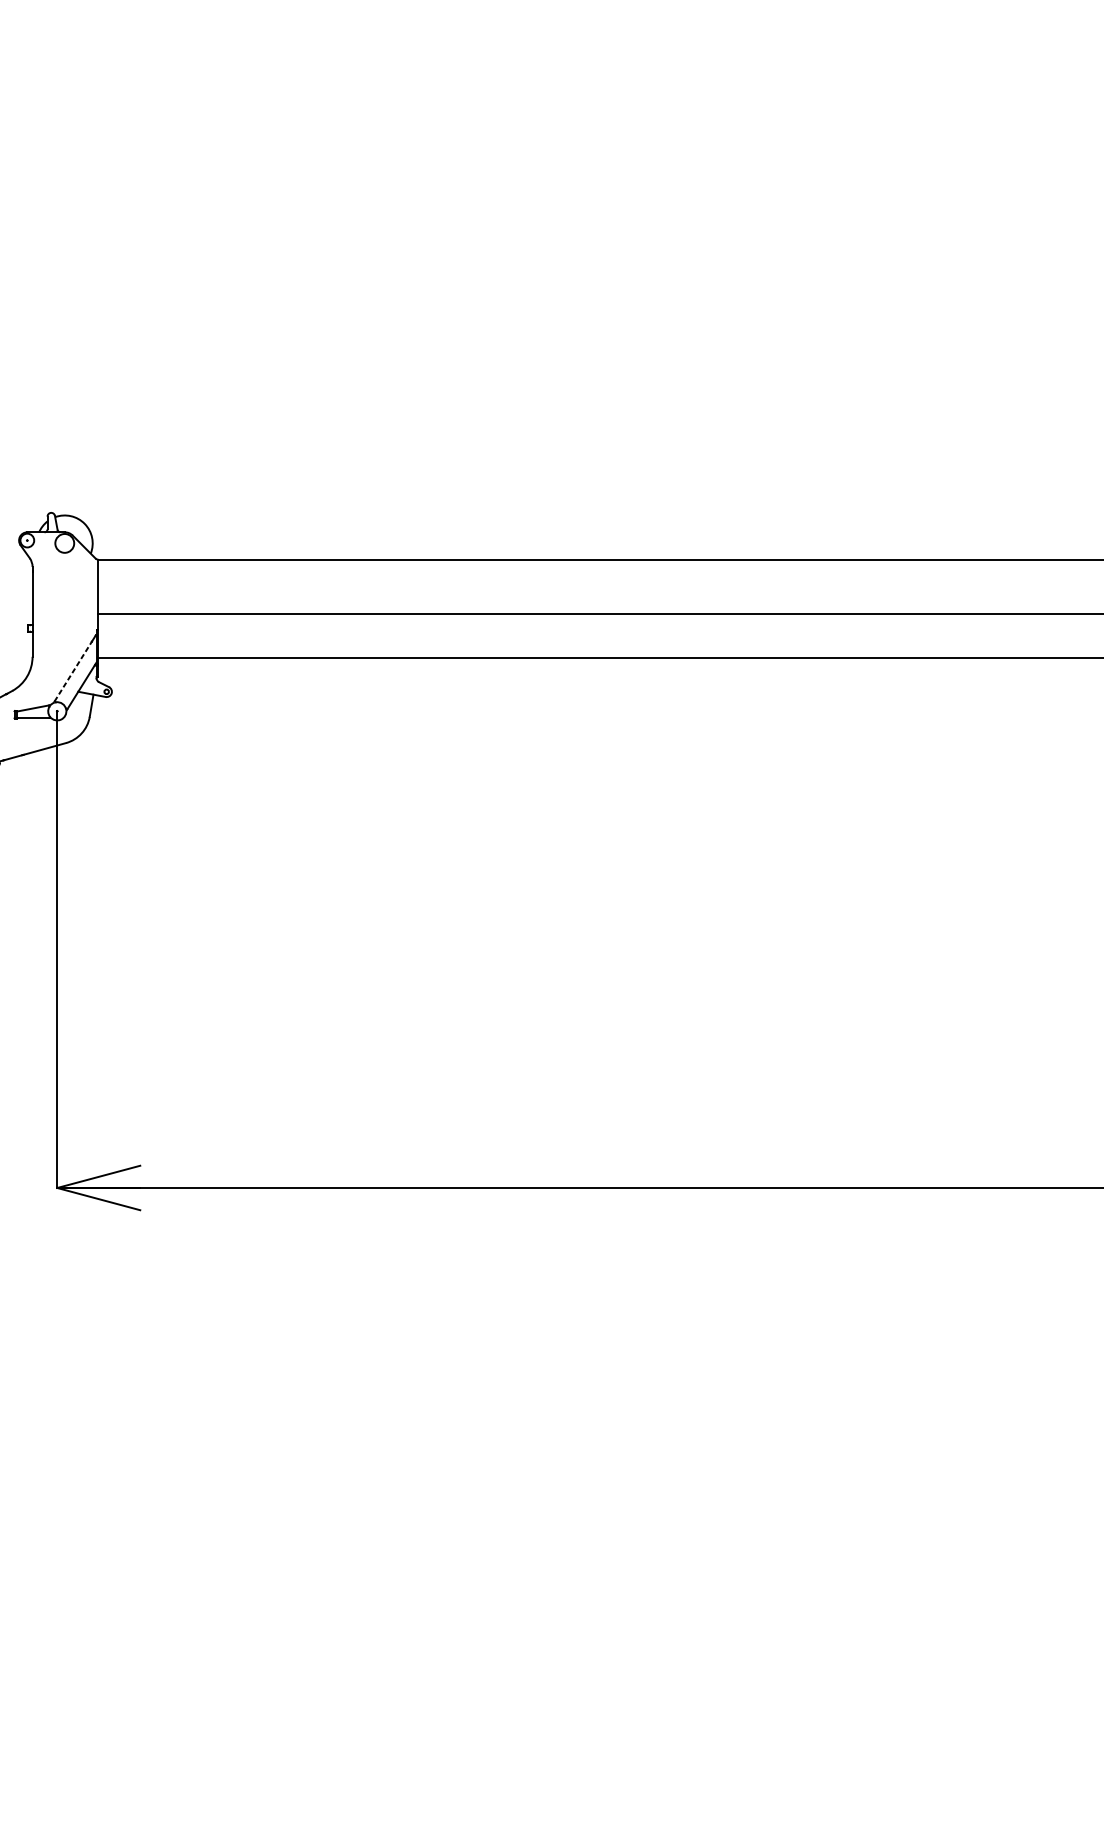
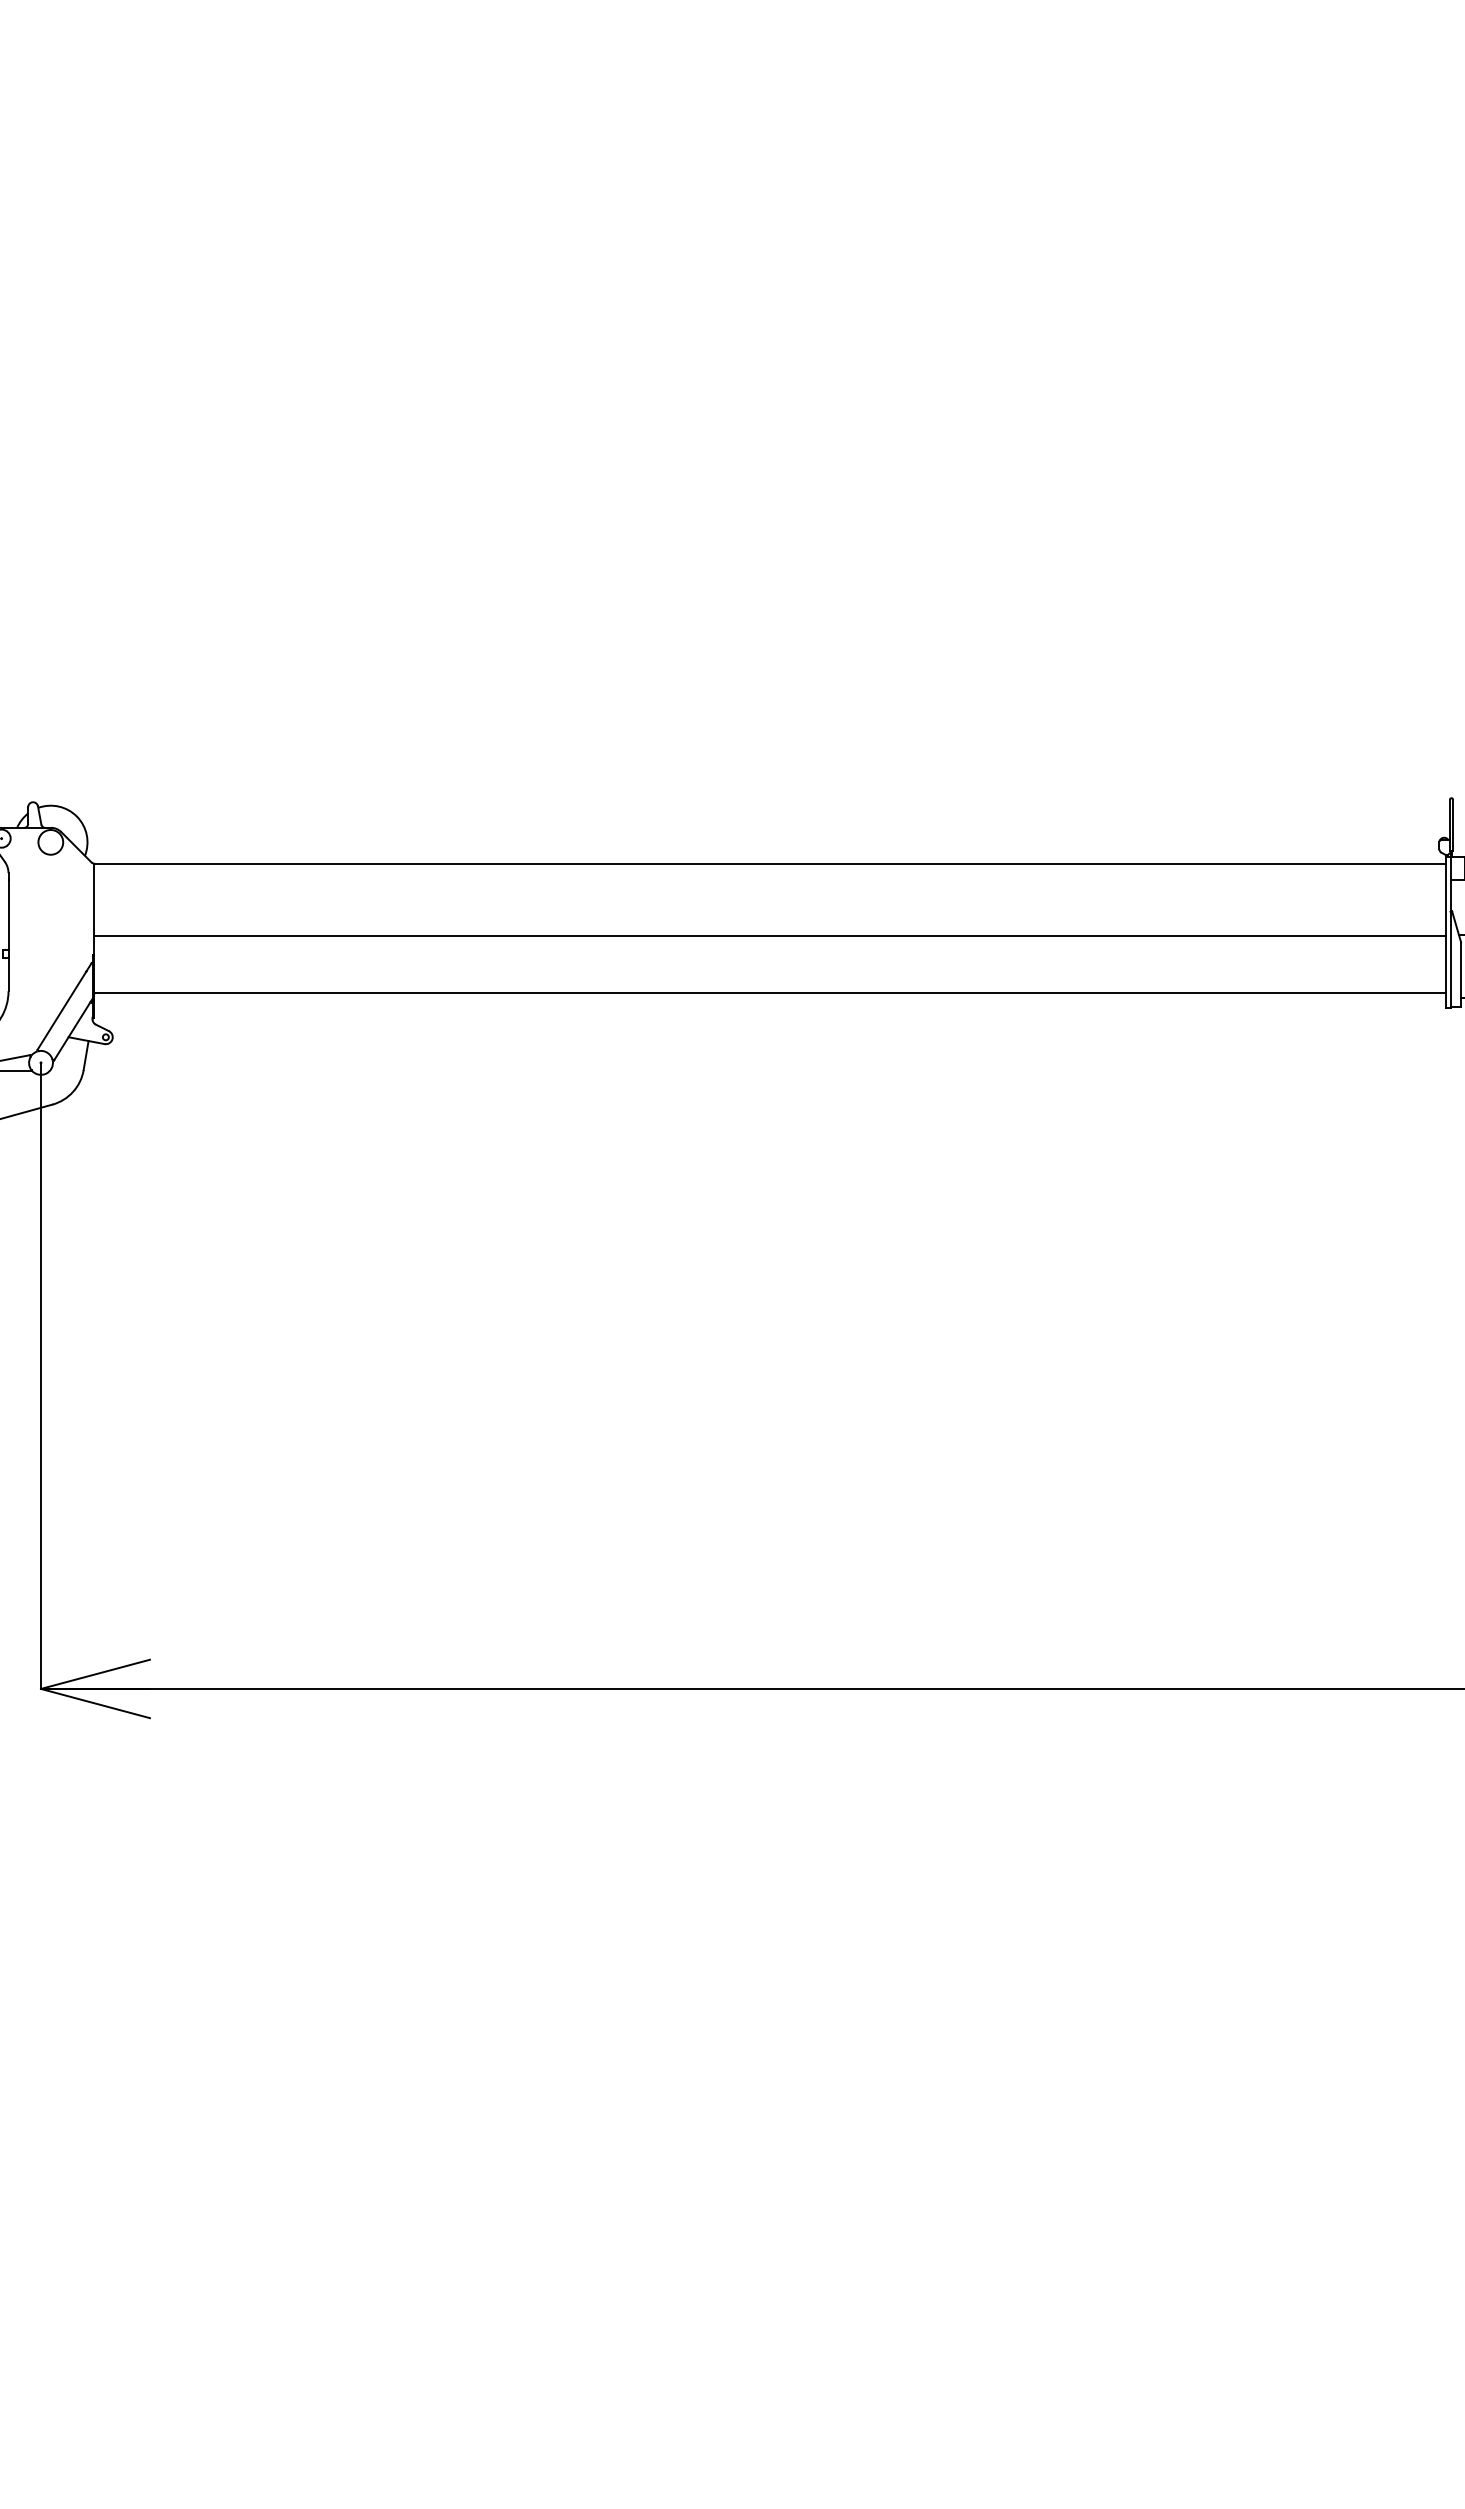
line: (73, 671) -> (62, 1010), dashed -> solid

